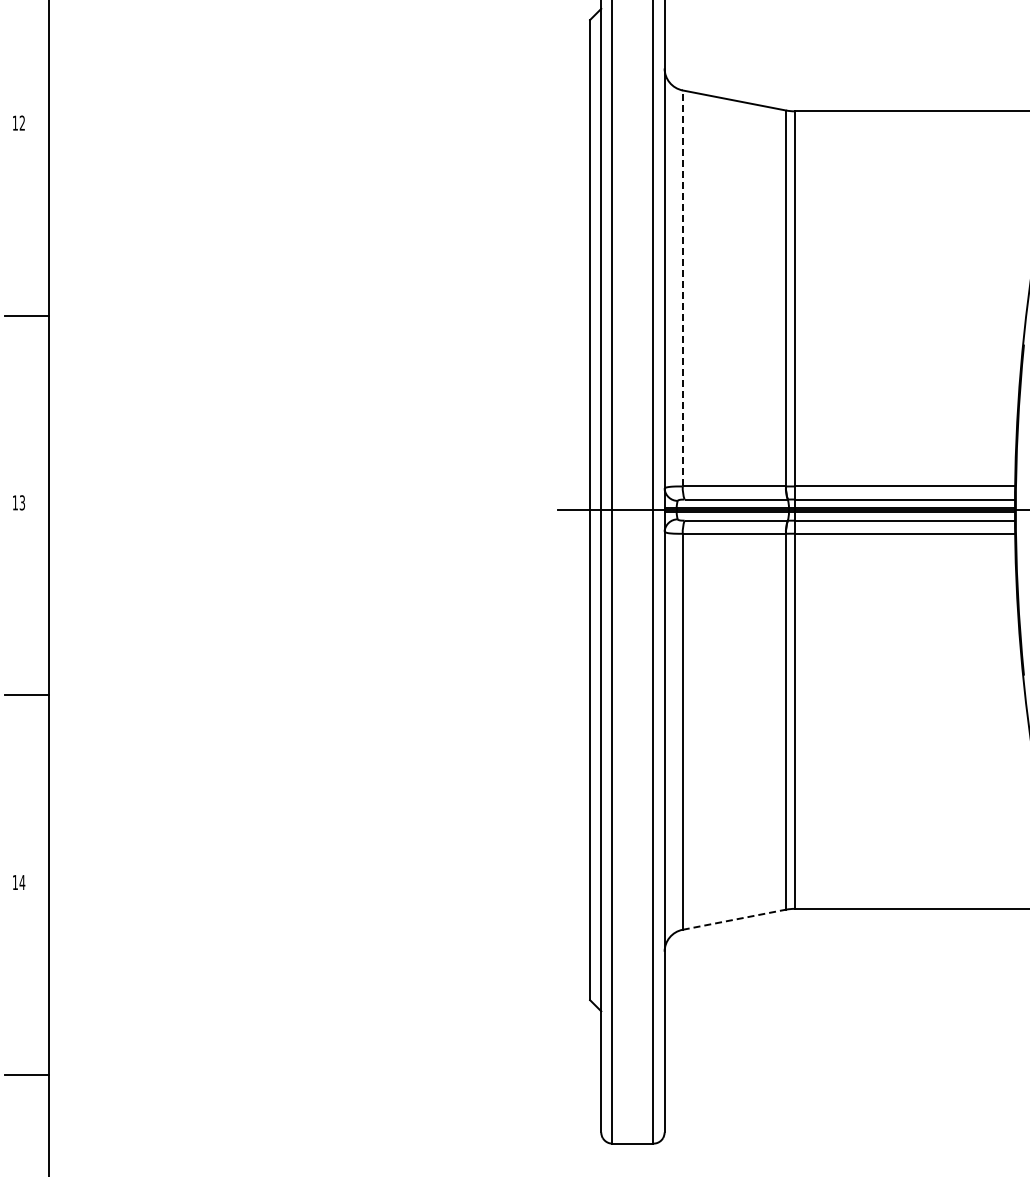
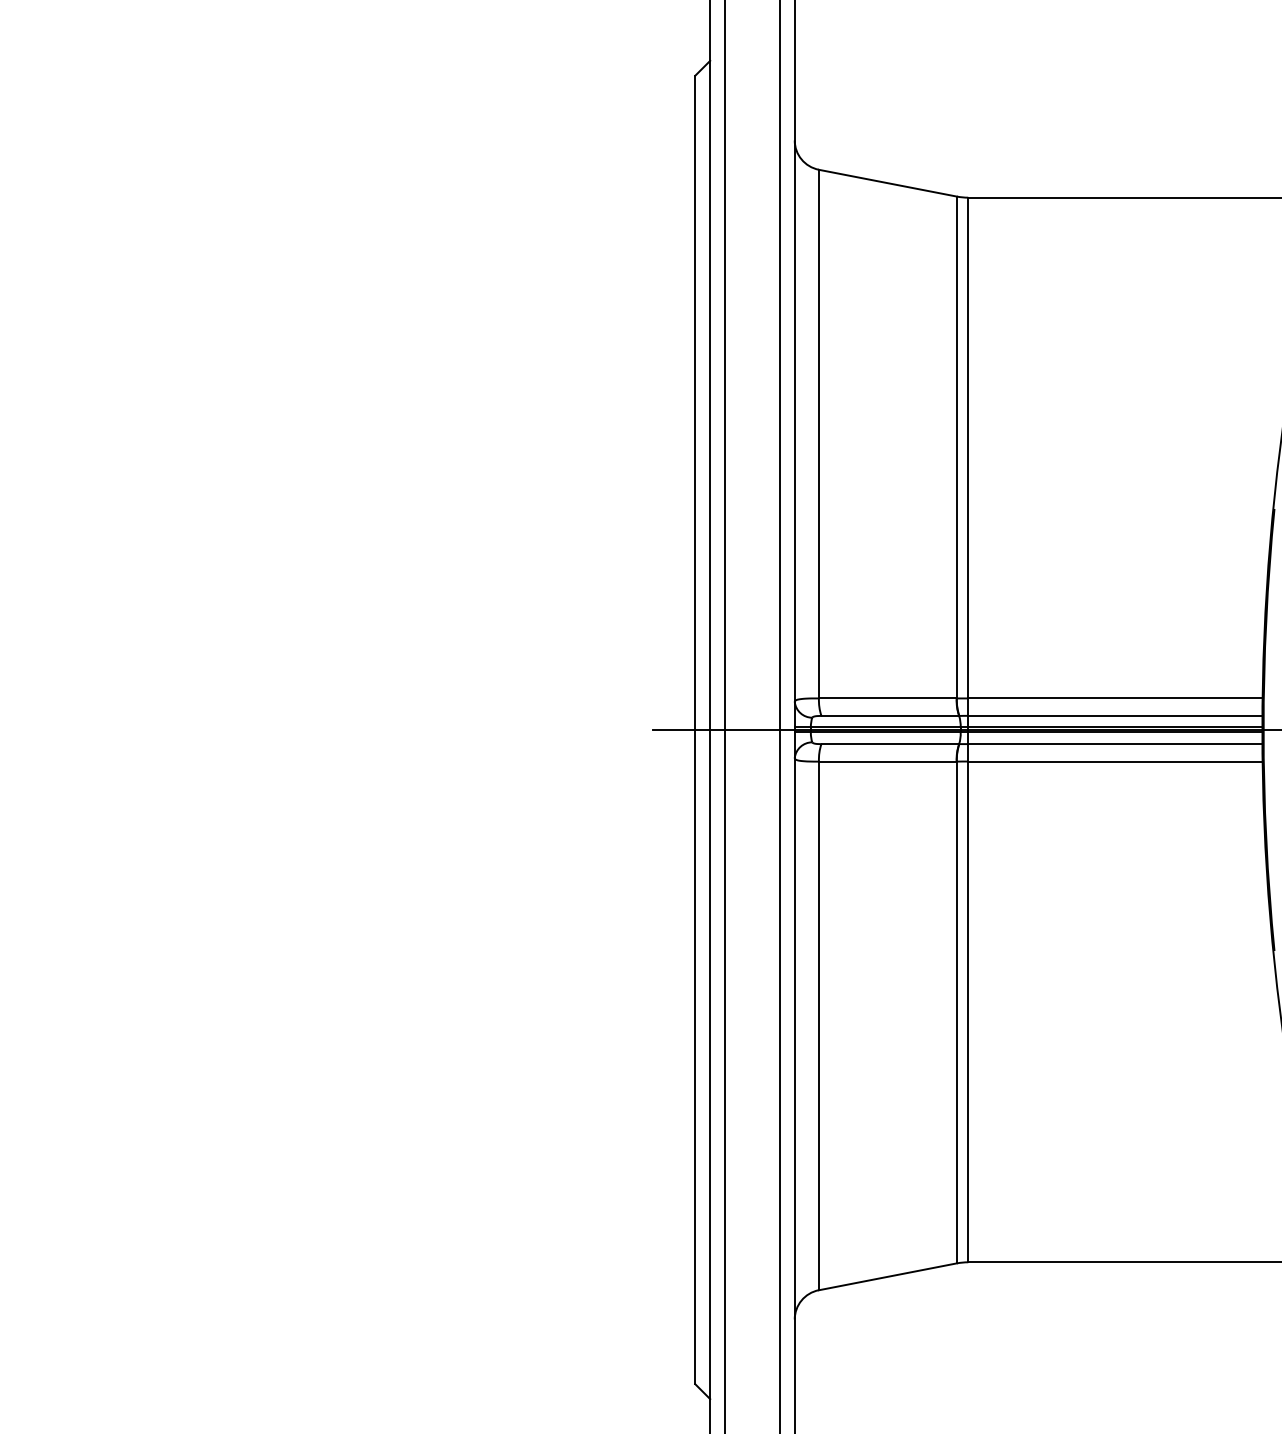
line: (682, 287) -> (818, 432), dashed -> solid
line: (734, 919) -> (888, 1276), dashed -> solid

